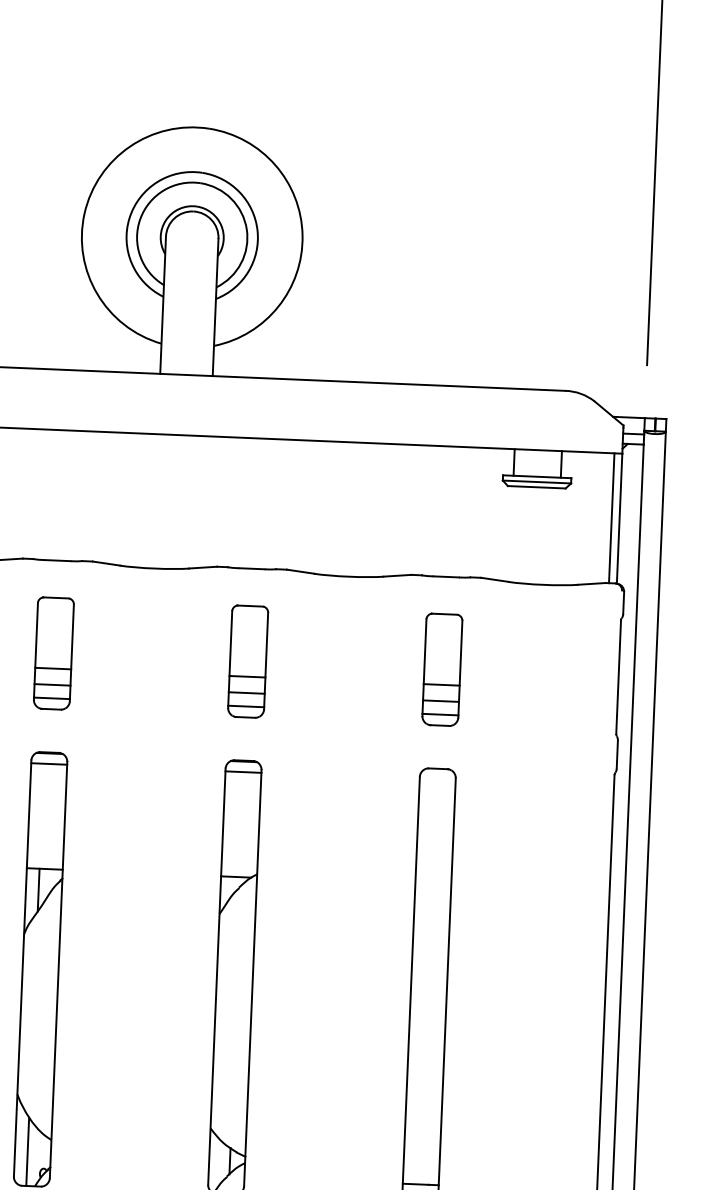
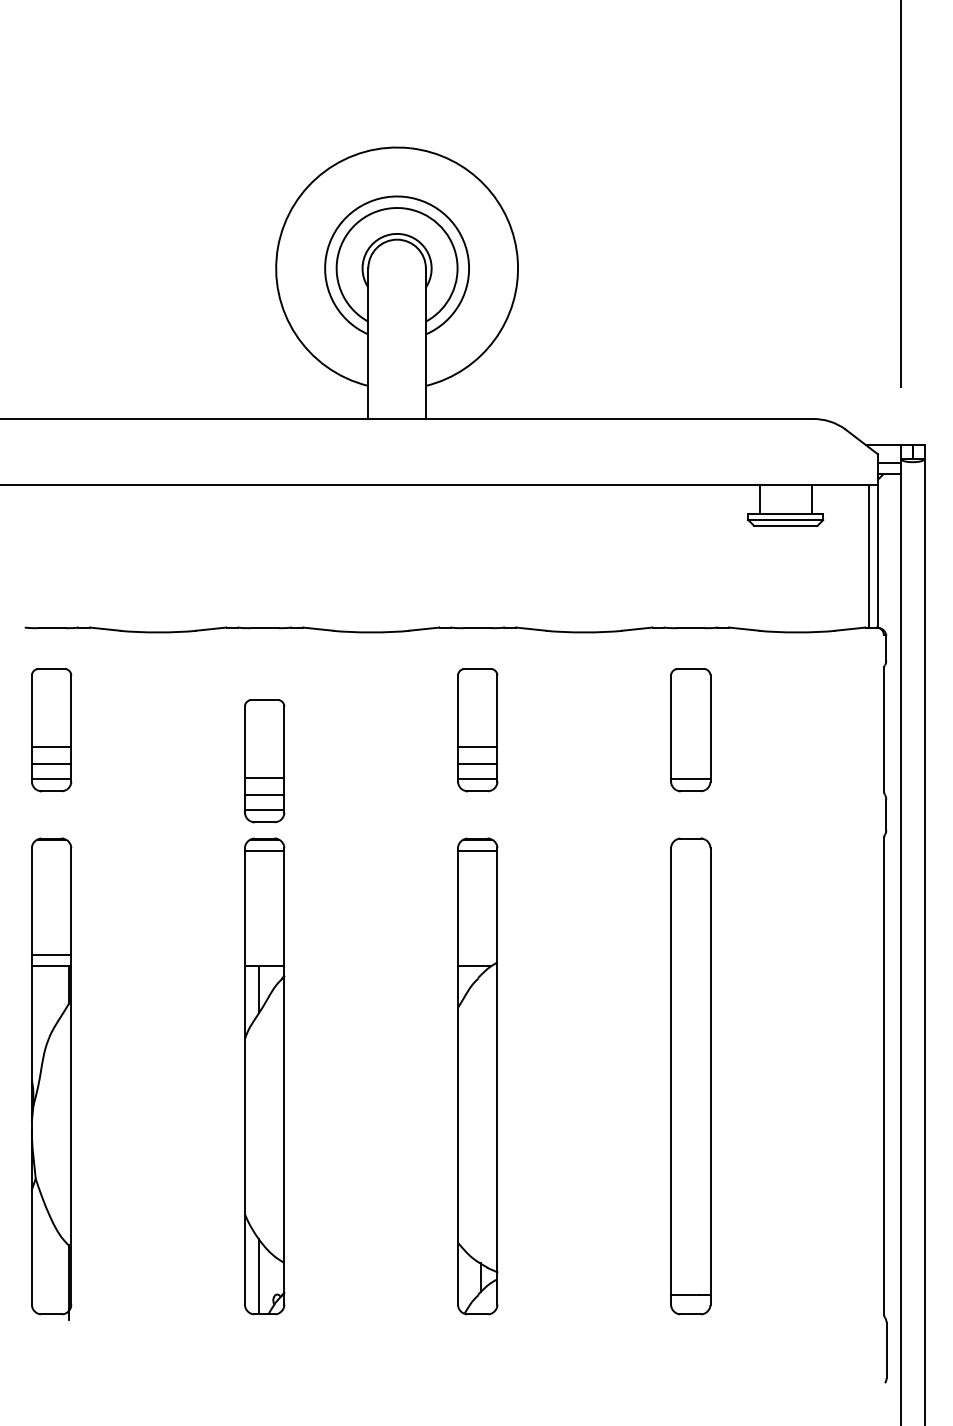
part: (53, 653) -> (264, 761), moved
line: (441, 684) -> (690, 746), removed
line: (440, 701) -> (690, 764), removed

